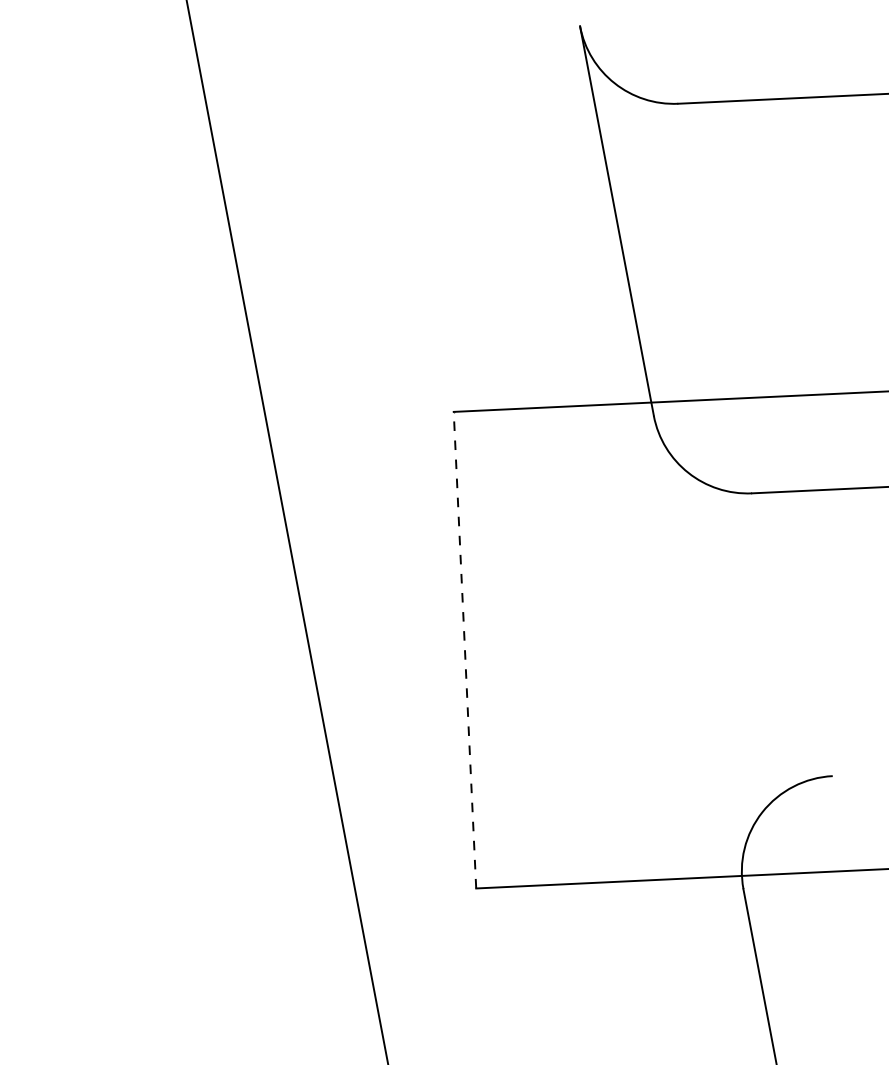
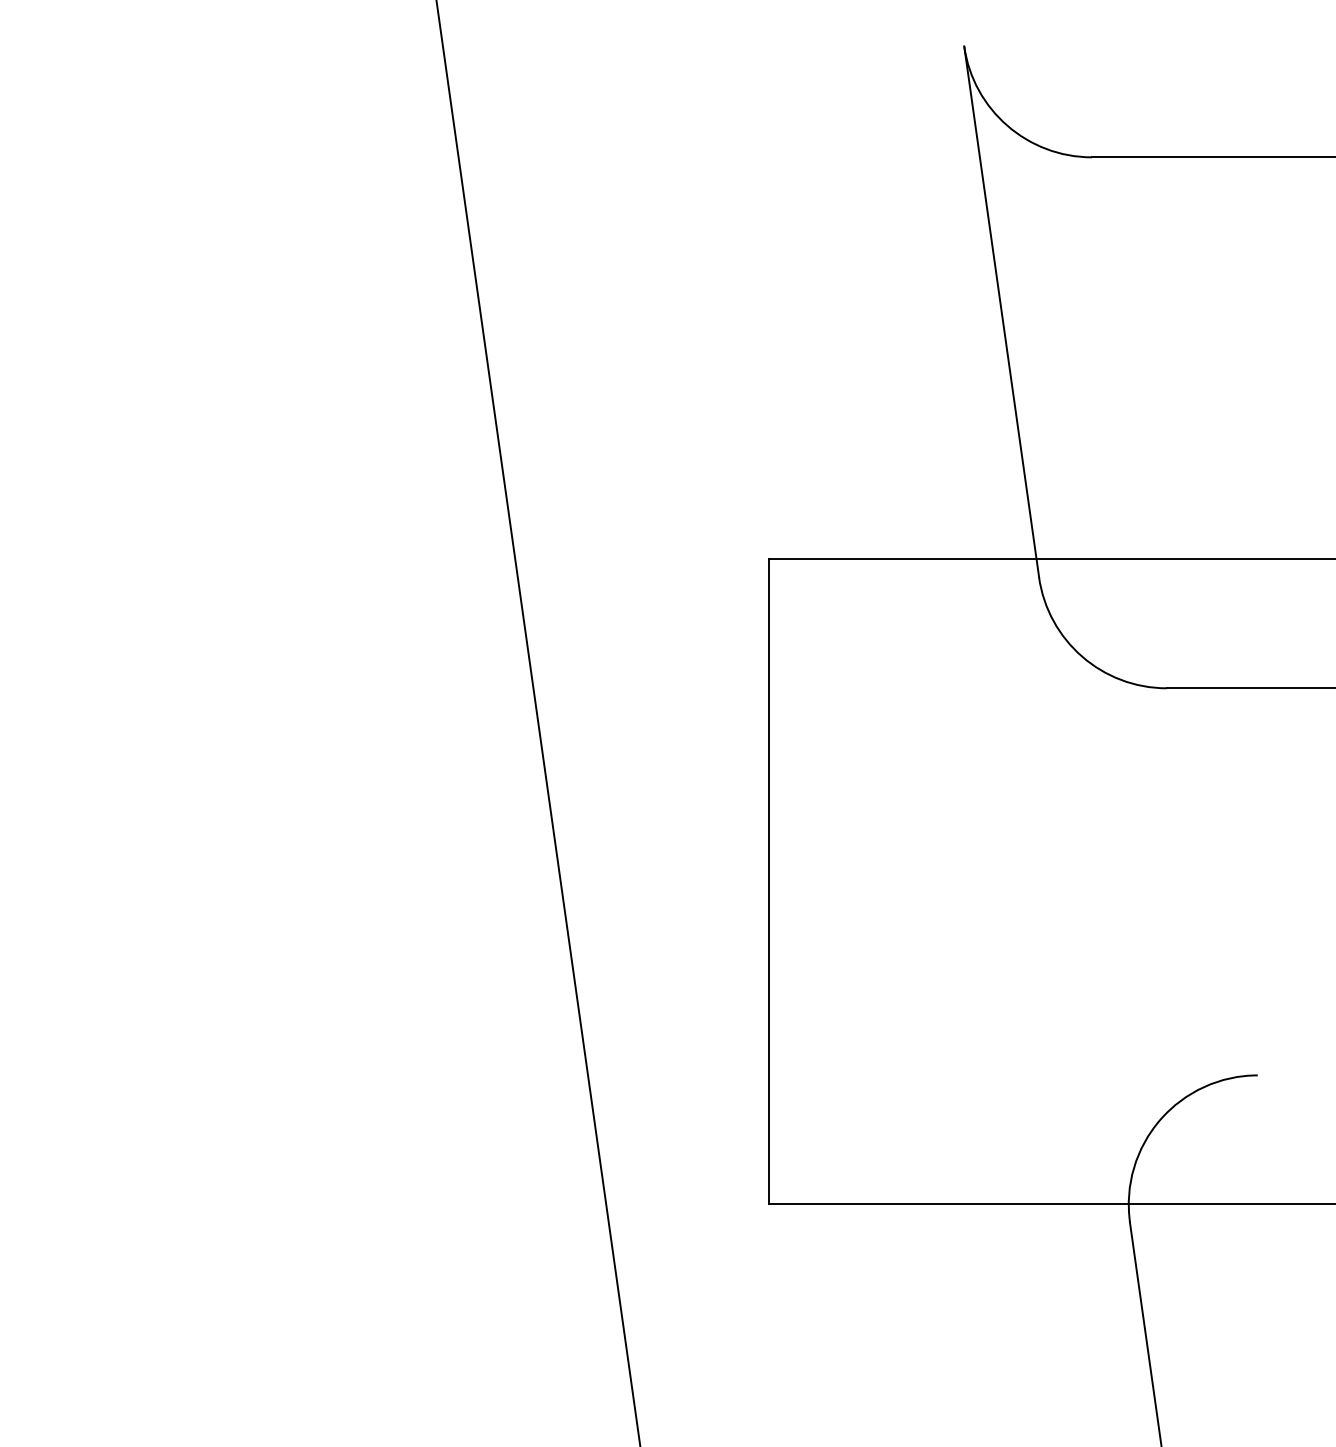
line: (465, 649) -> (769, 881), dashed -> solid

